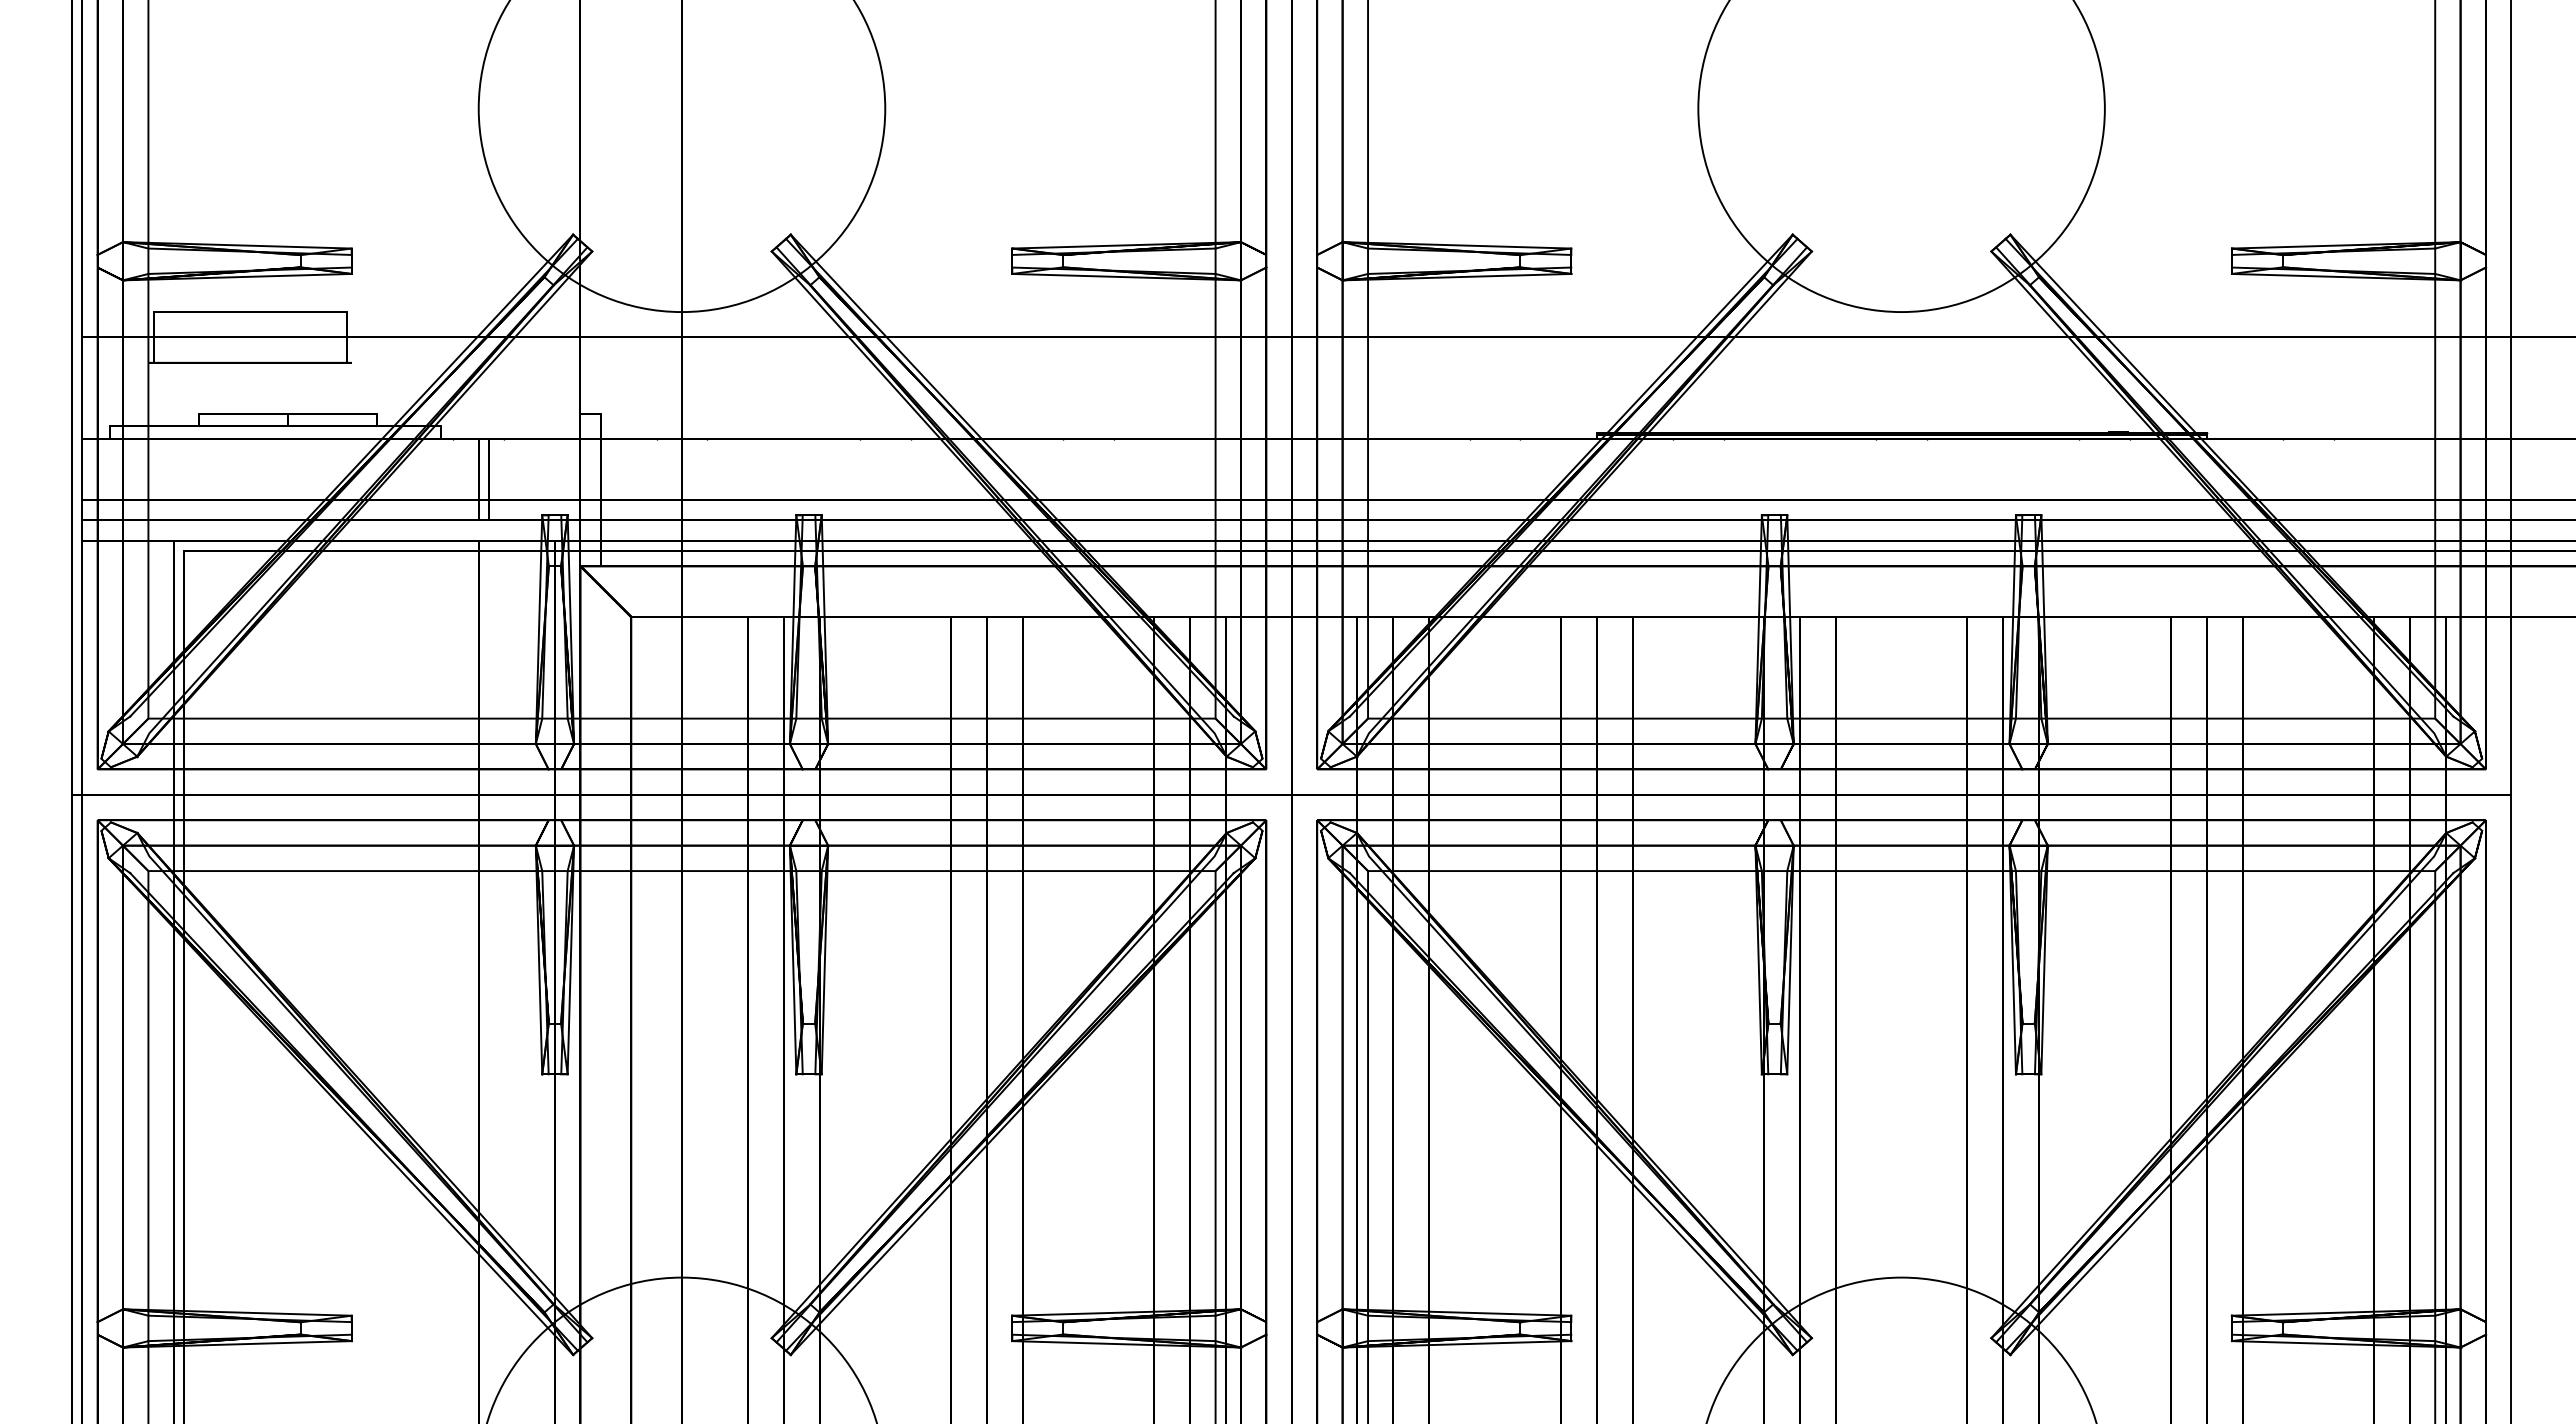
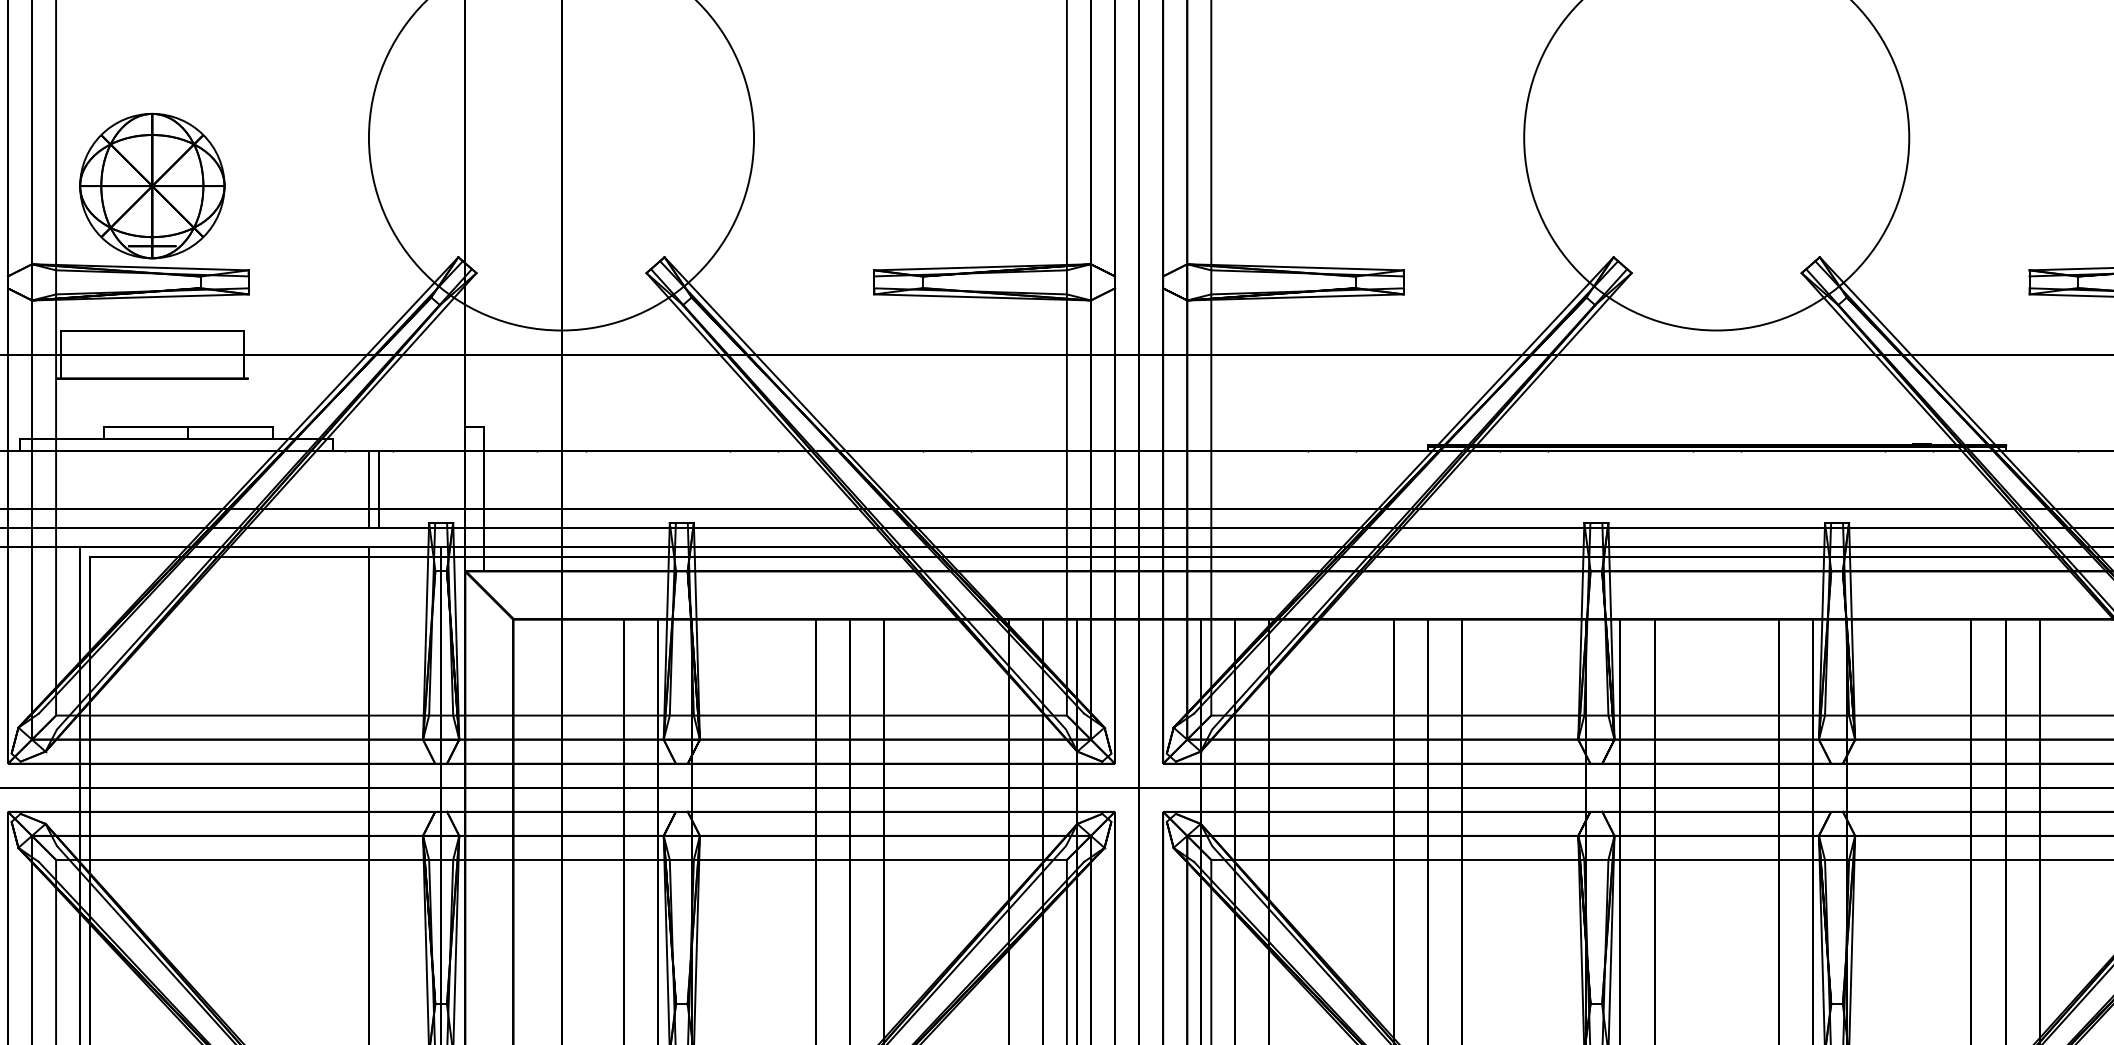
part: (249, 159) -> (151, 185), added

